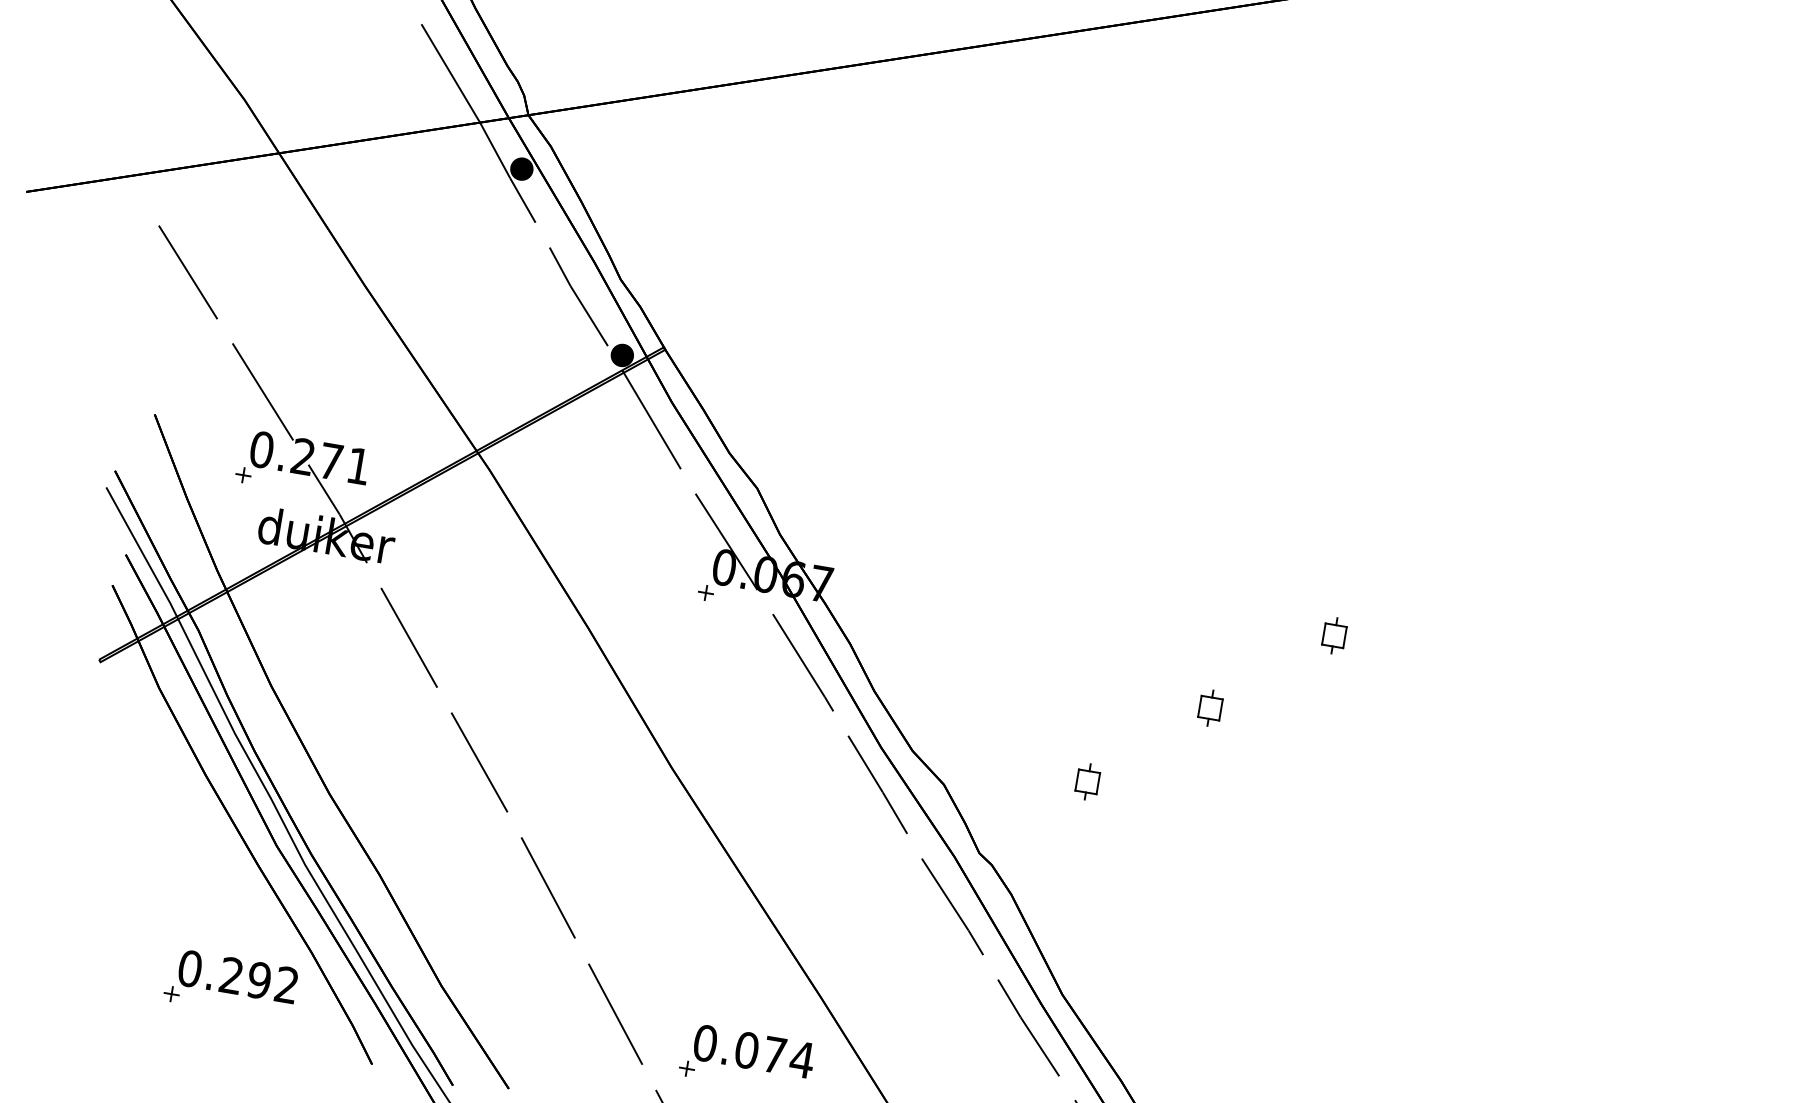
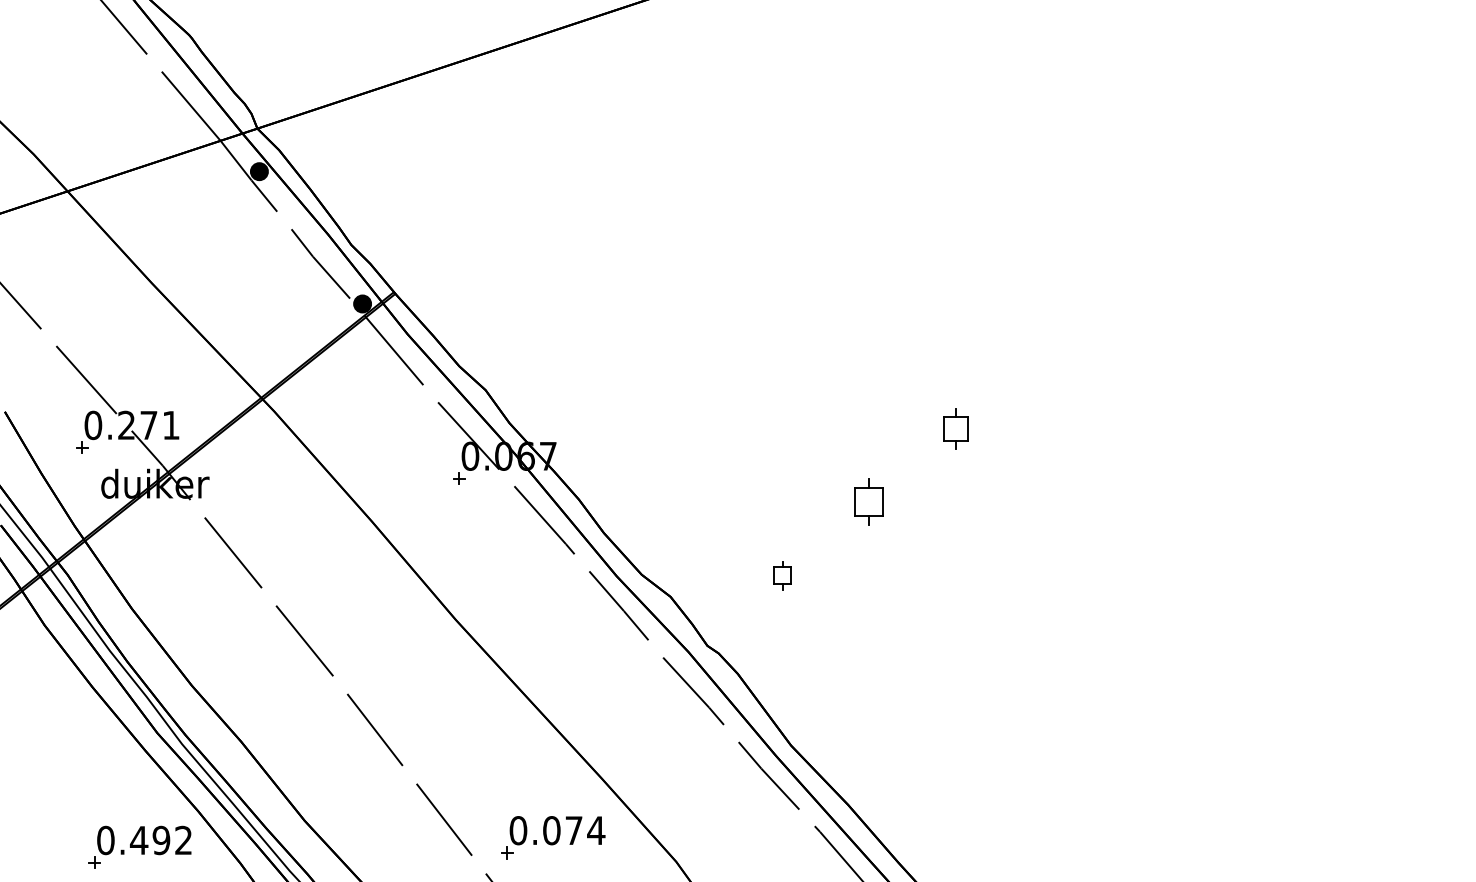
part: (1334, 635) -> (956, 428), size x1.4
part: (1210, 707) -> (868, 501), size x1.6
text: (230, 974) -> (138, 839), 0.292 -> 0.492

